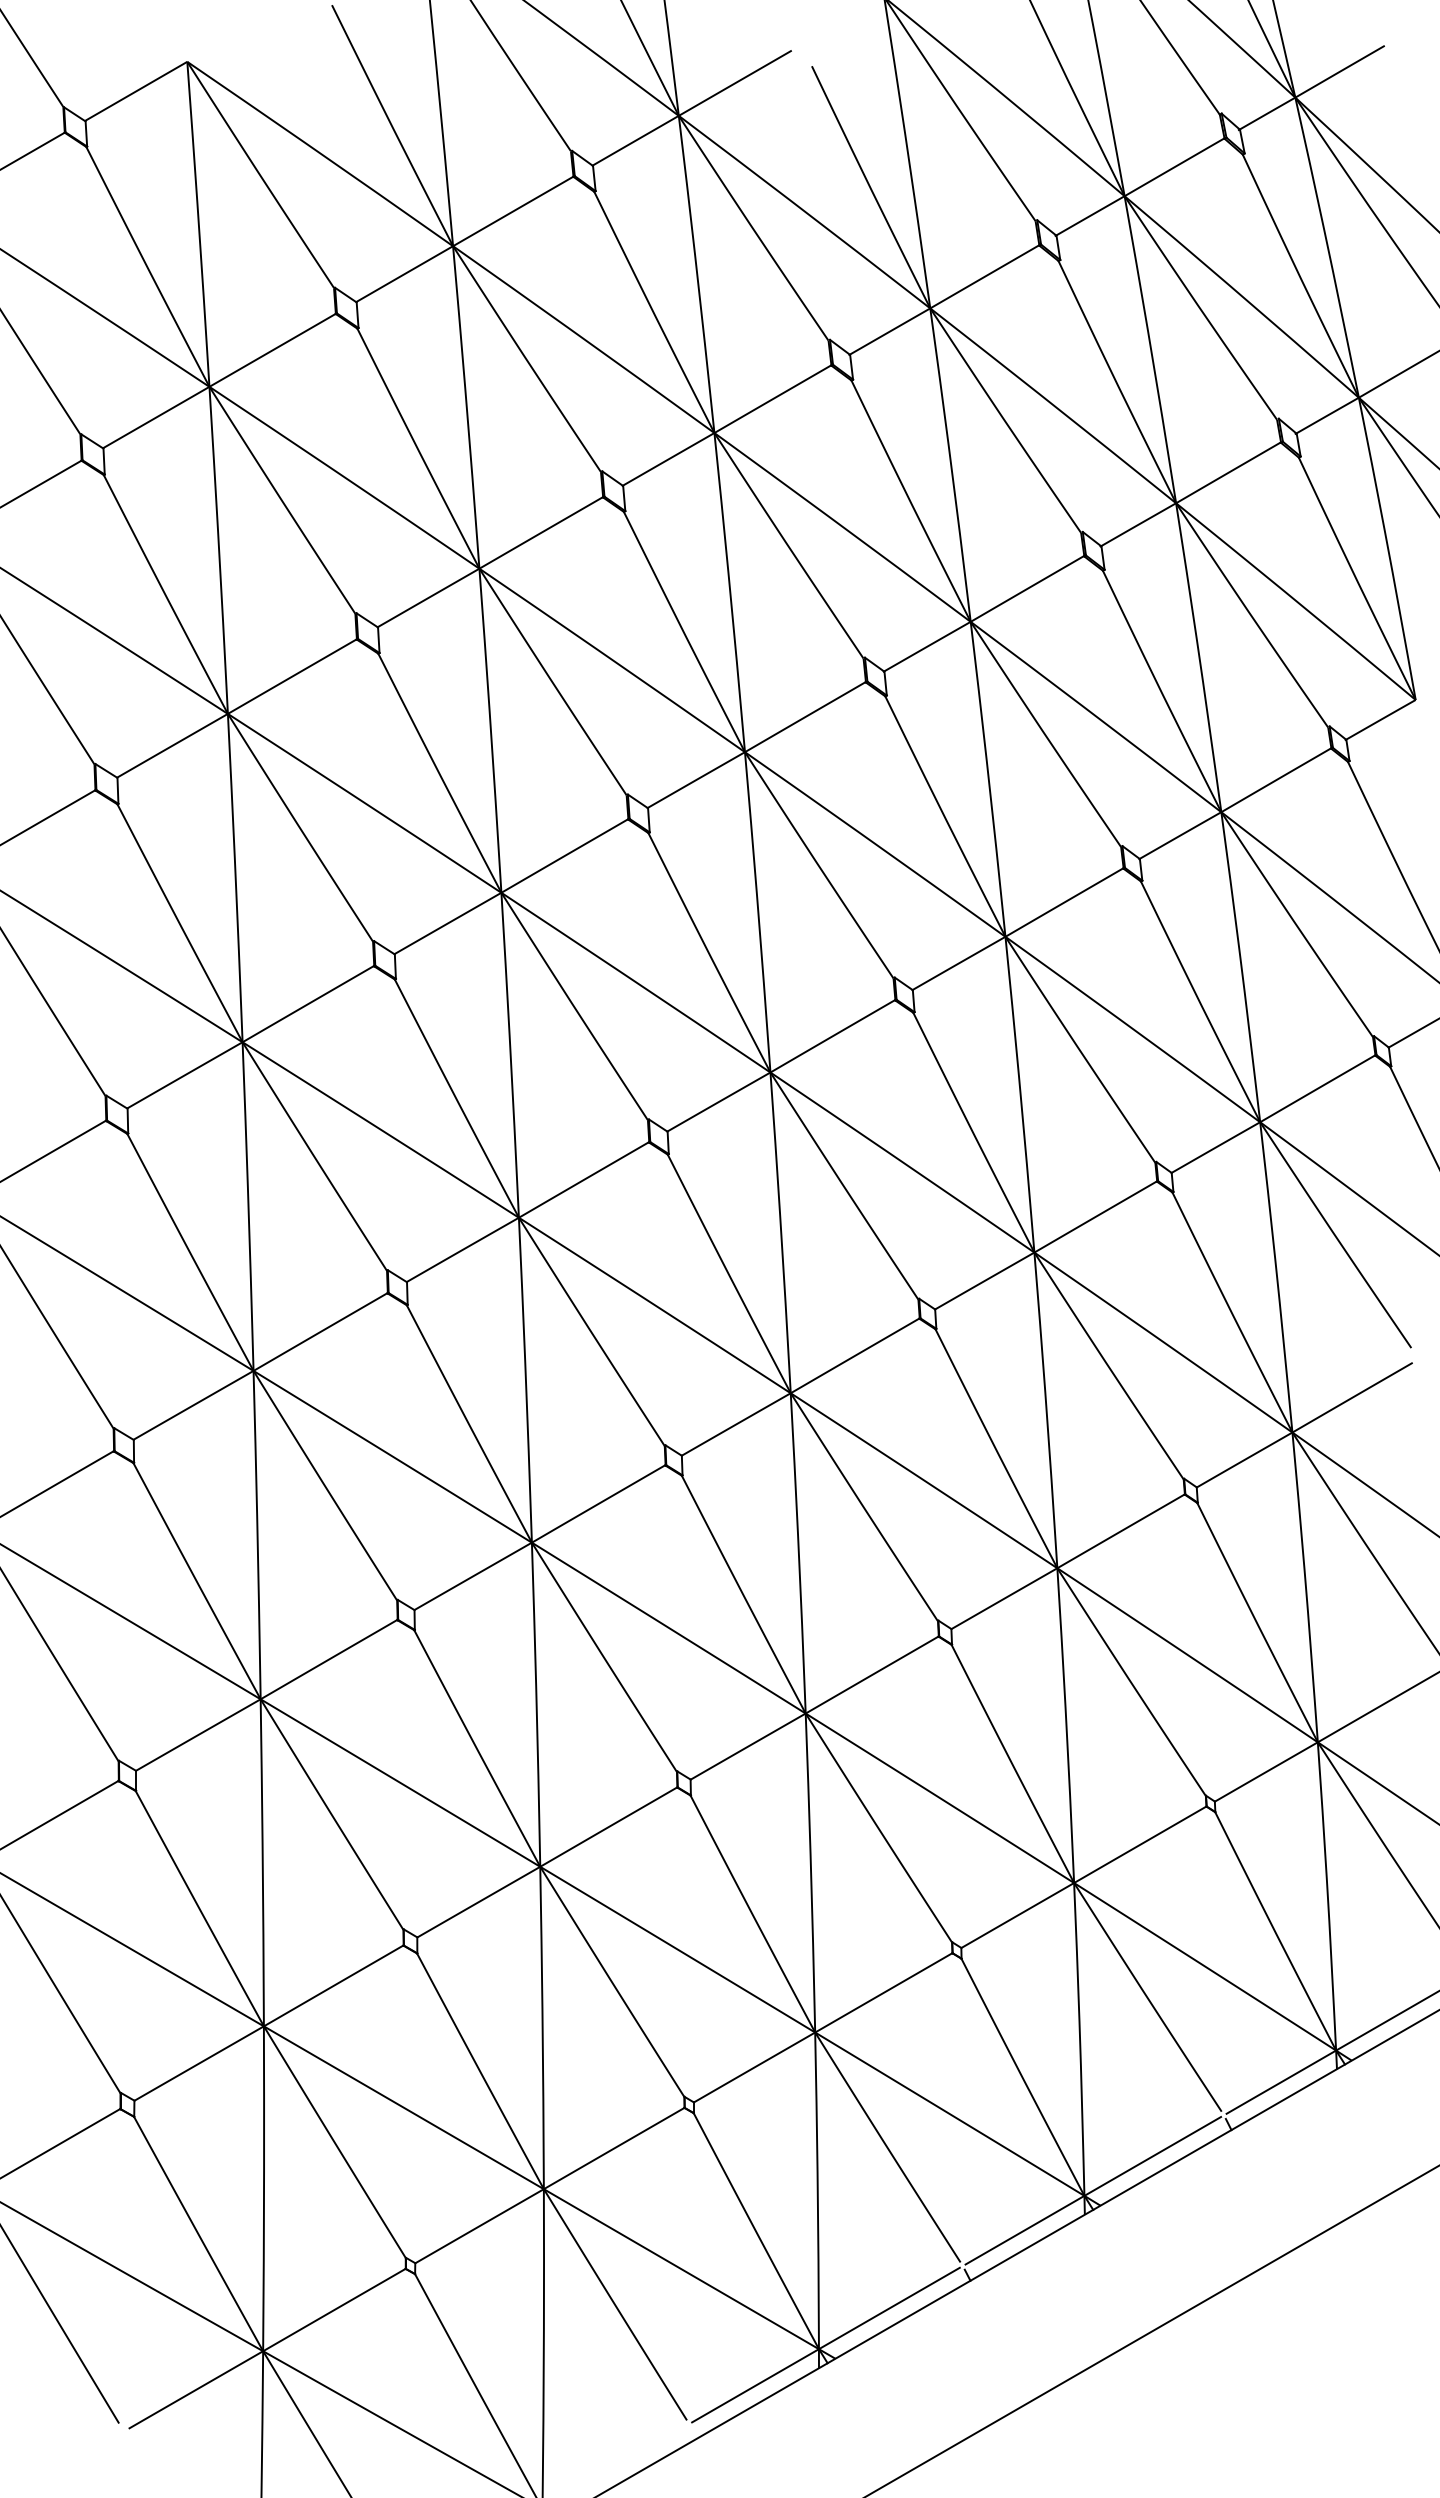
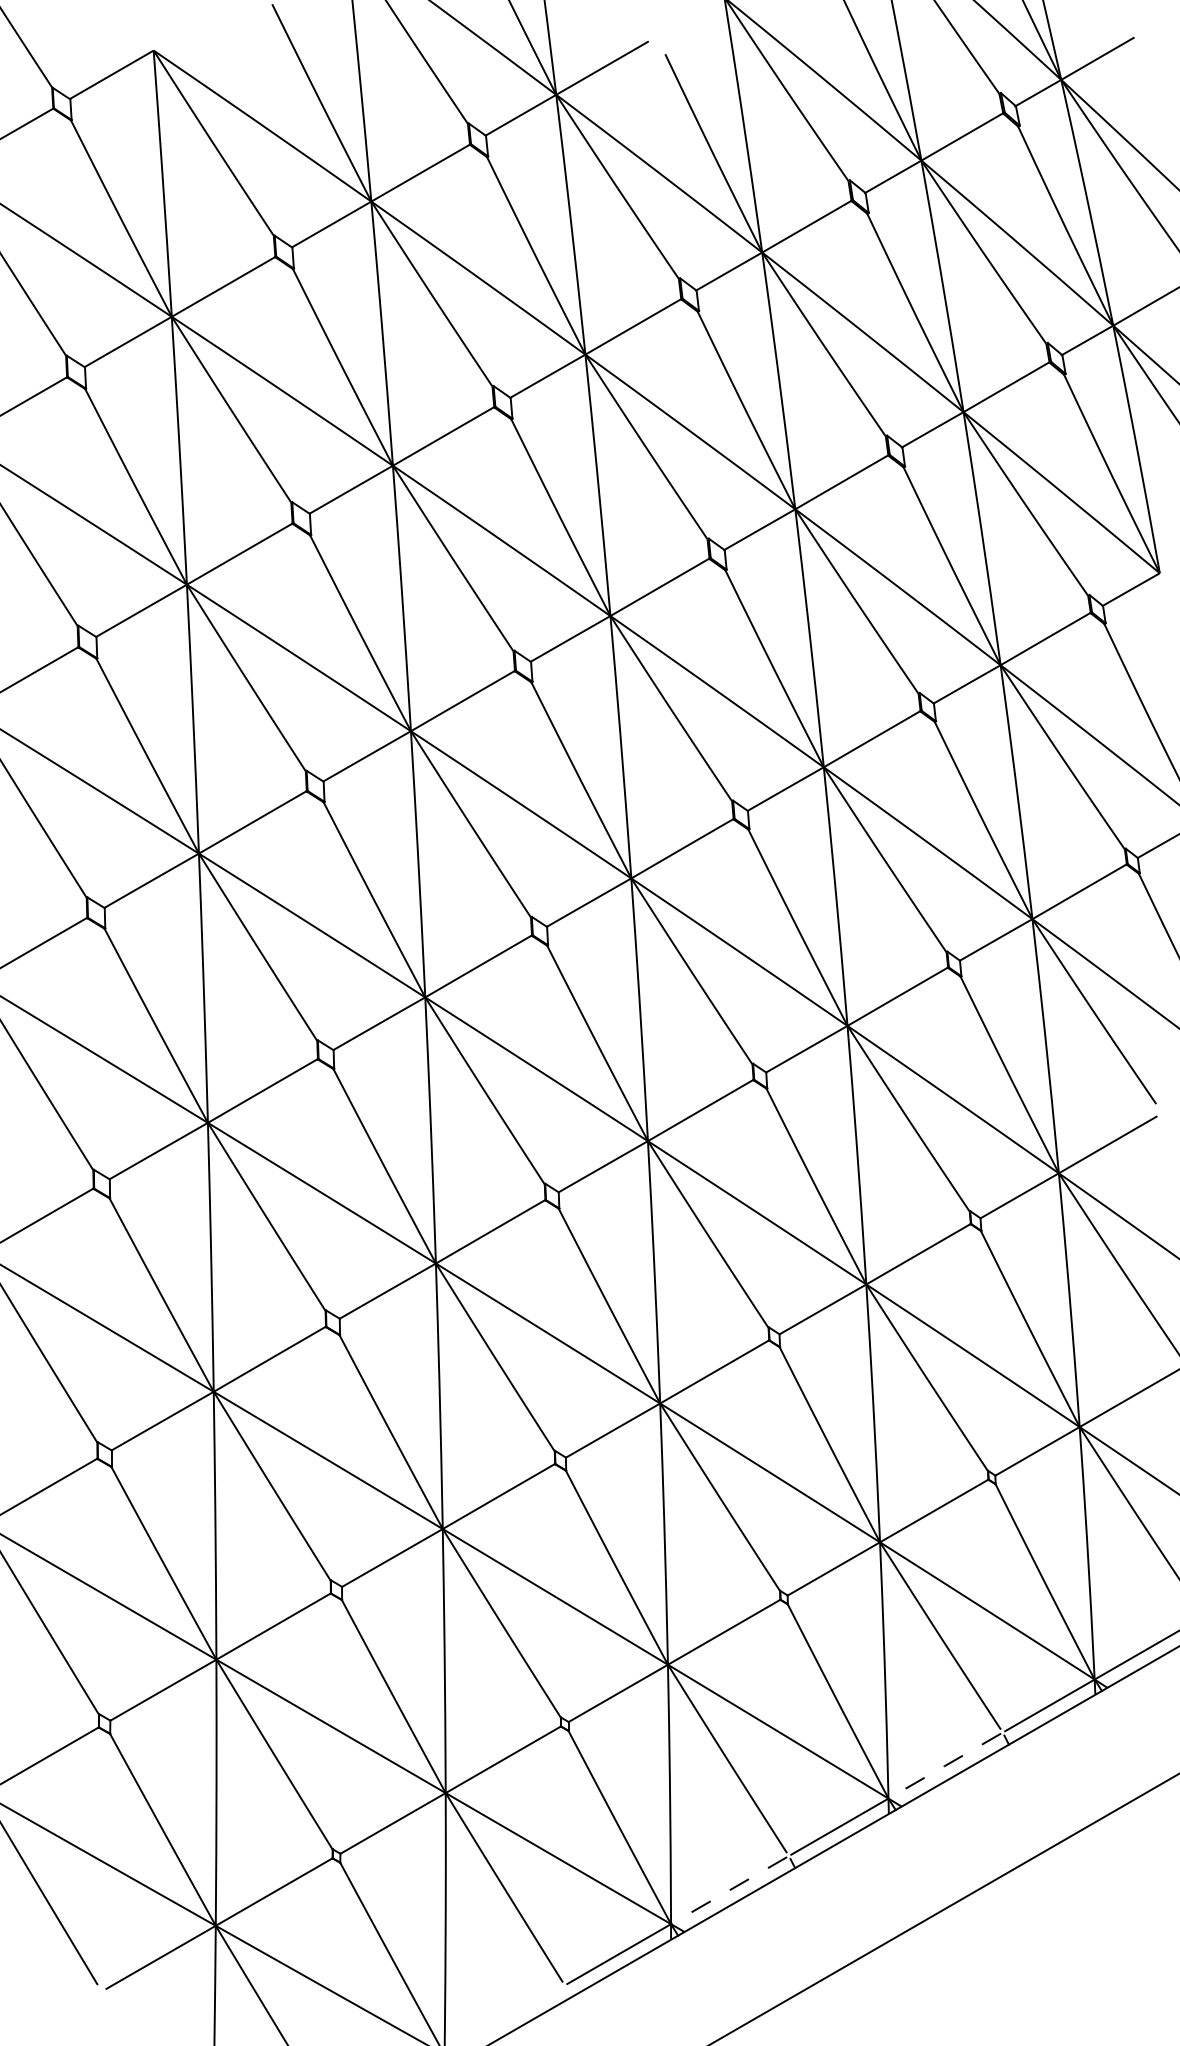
line: (1152, 2156) -> (944, 1766), solid -> dashed
line: (890, 2308) -> (729, 1890), solid -> dashed

